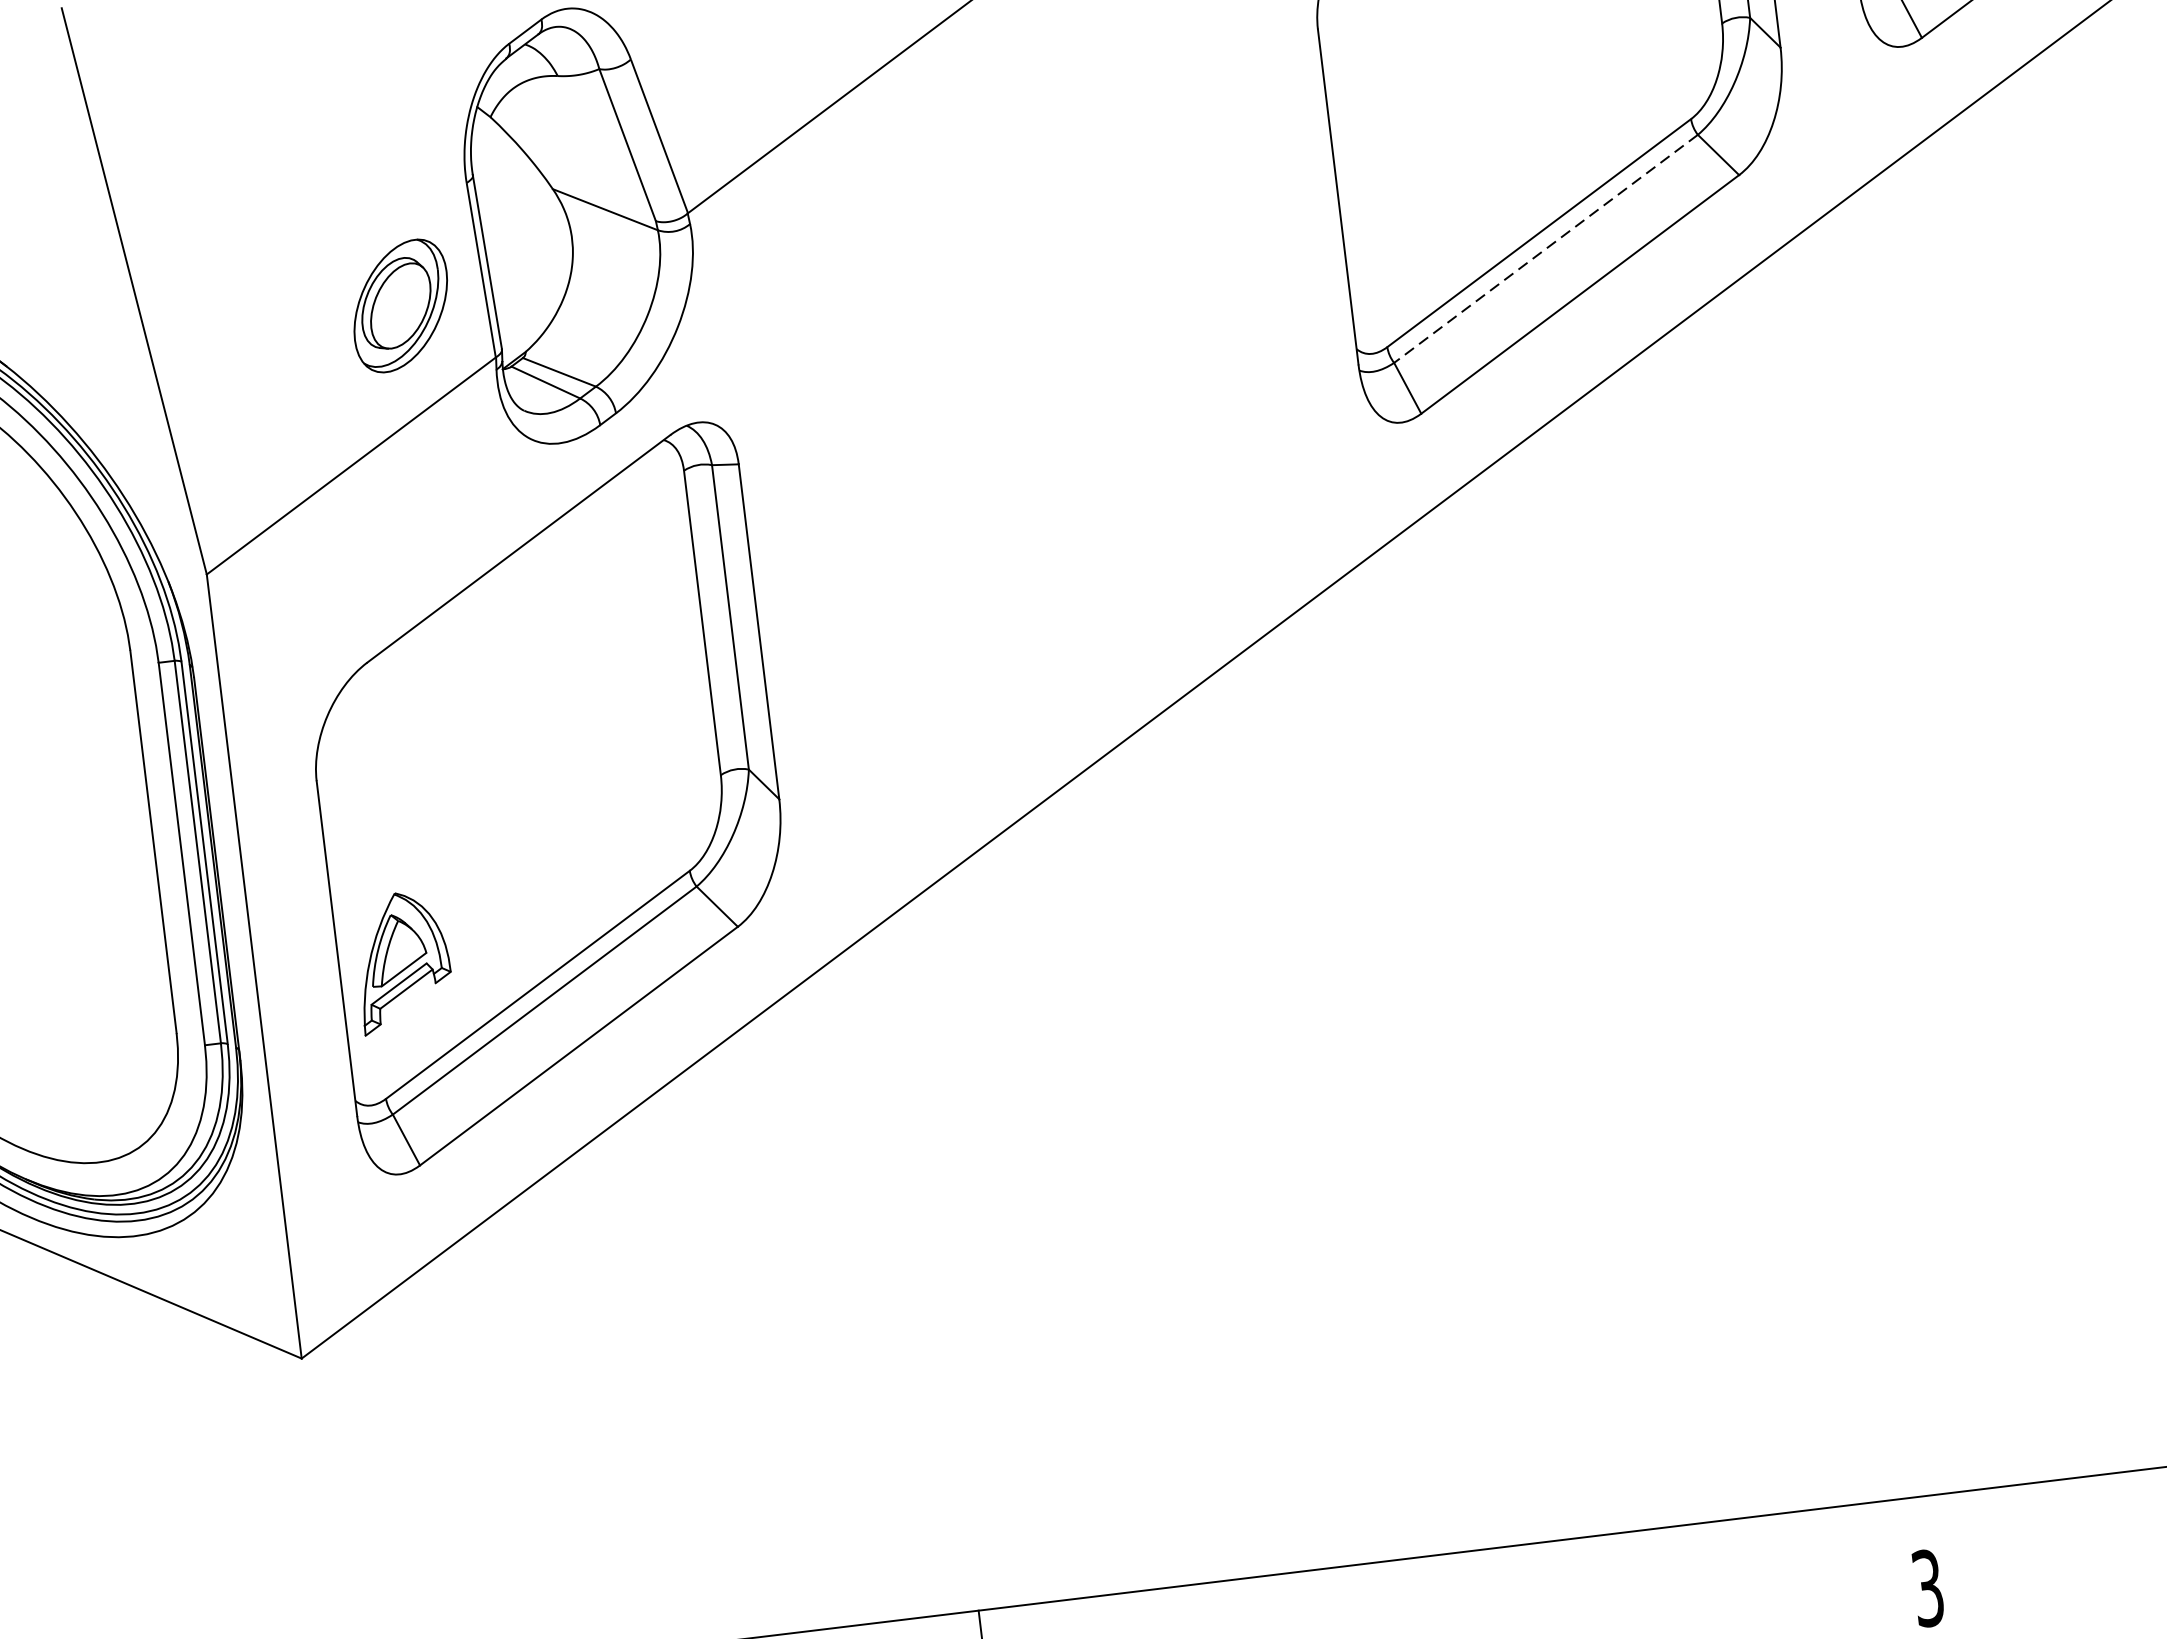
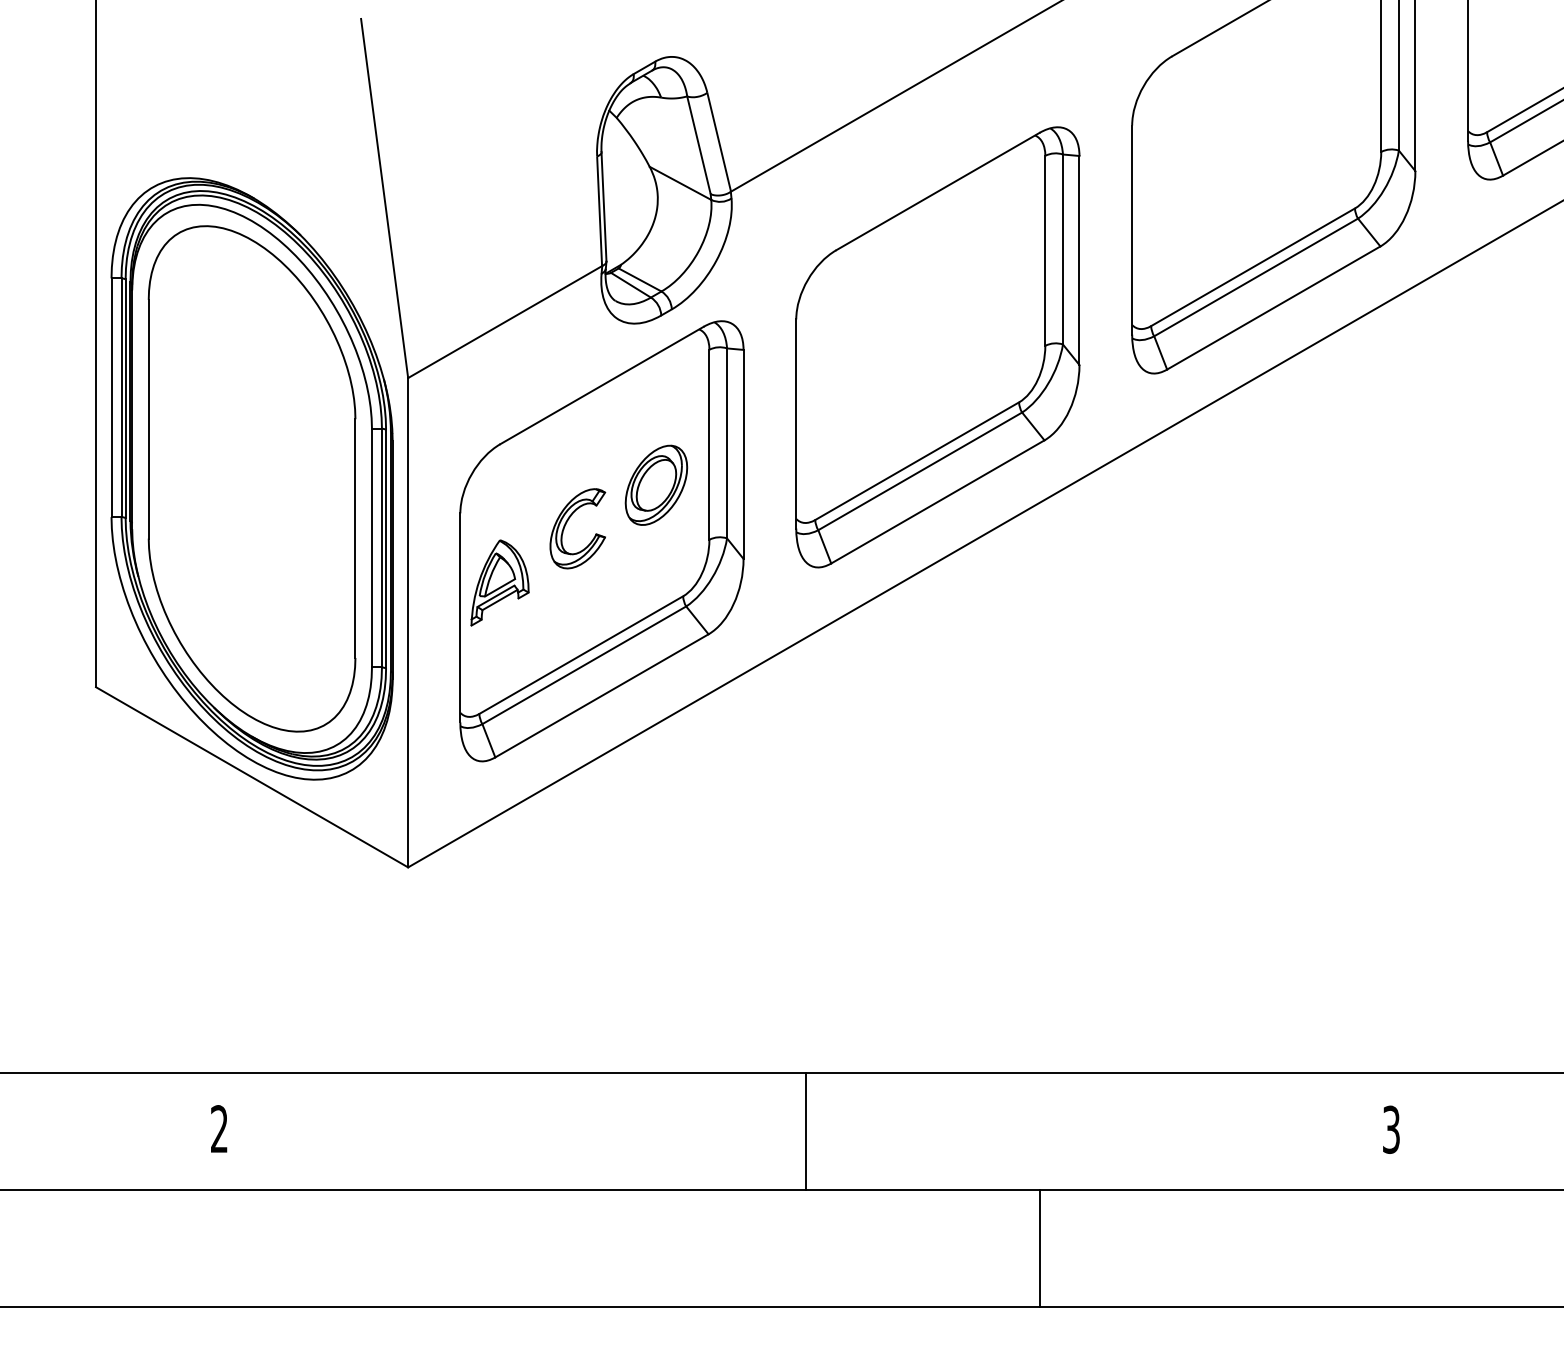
line: (1546, 248) -> (1256, 277), dashed -> solid
part: (400, 304) -> (656, 484), moved
part: (1049, 422) -> (937, 347), added
part: (490, 775) -> (567, 522), added
part: (402, 961) -> (499, 582), moved

